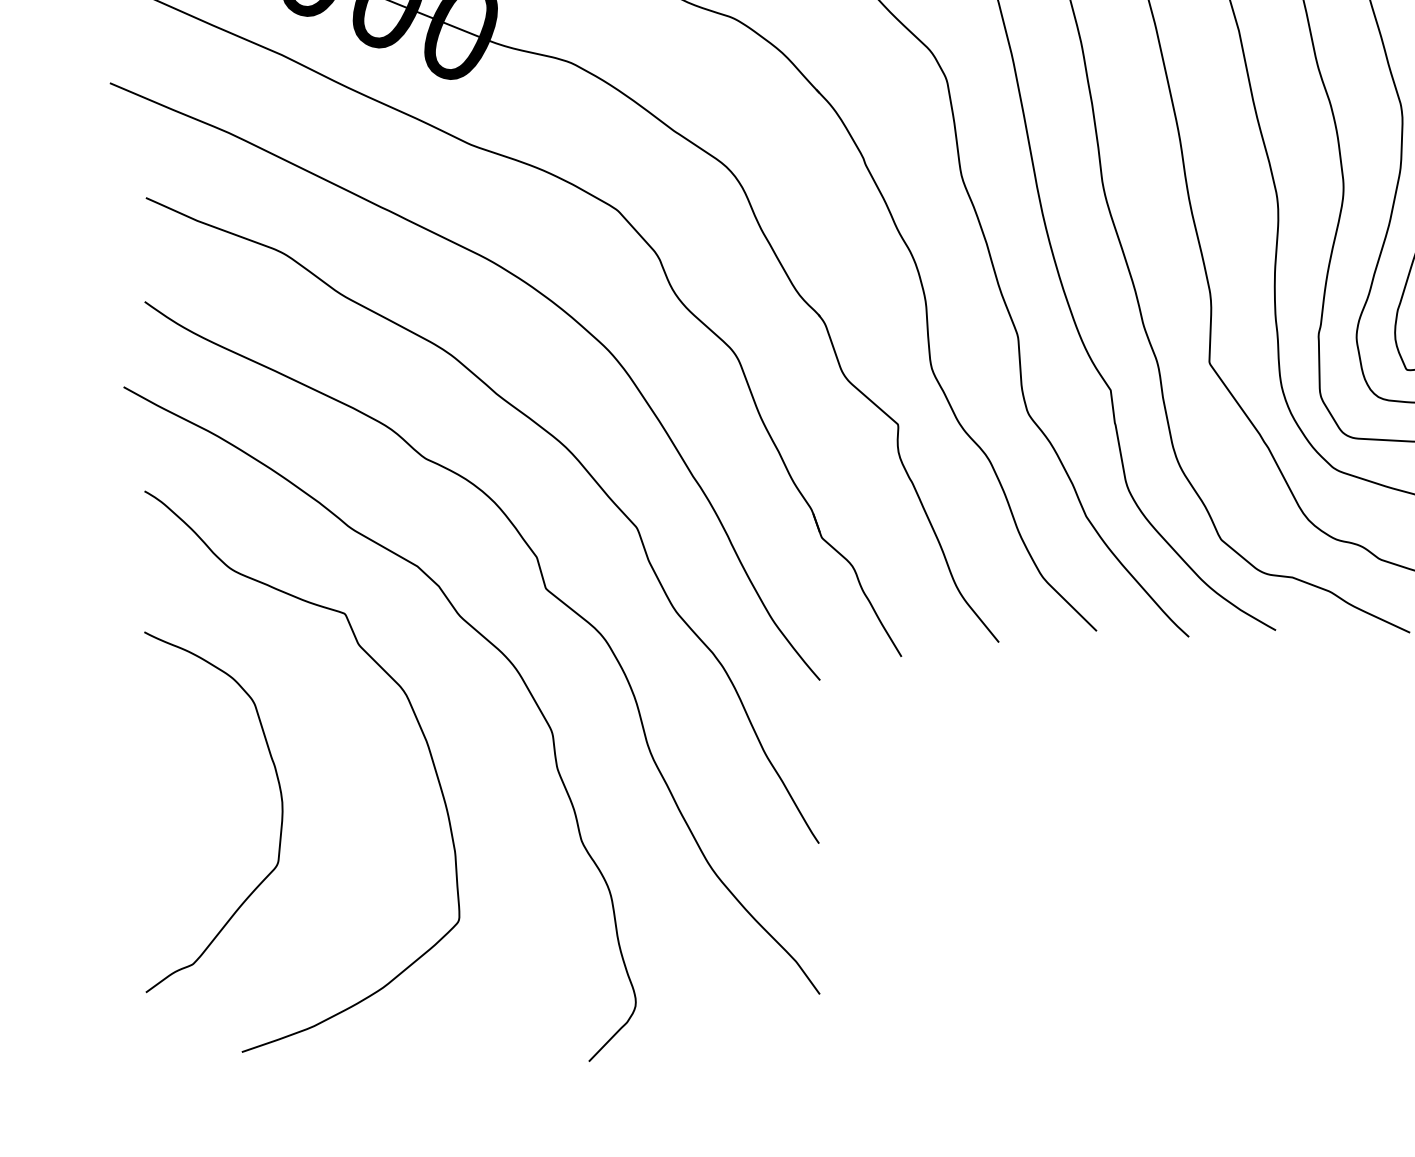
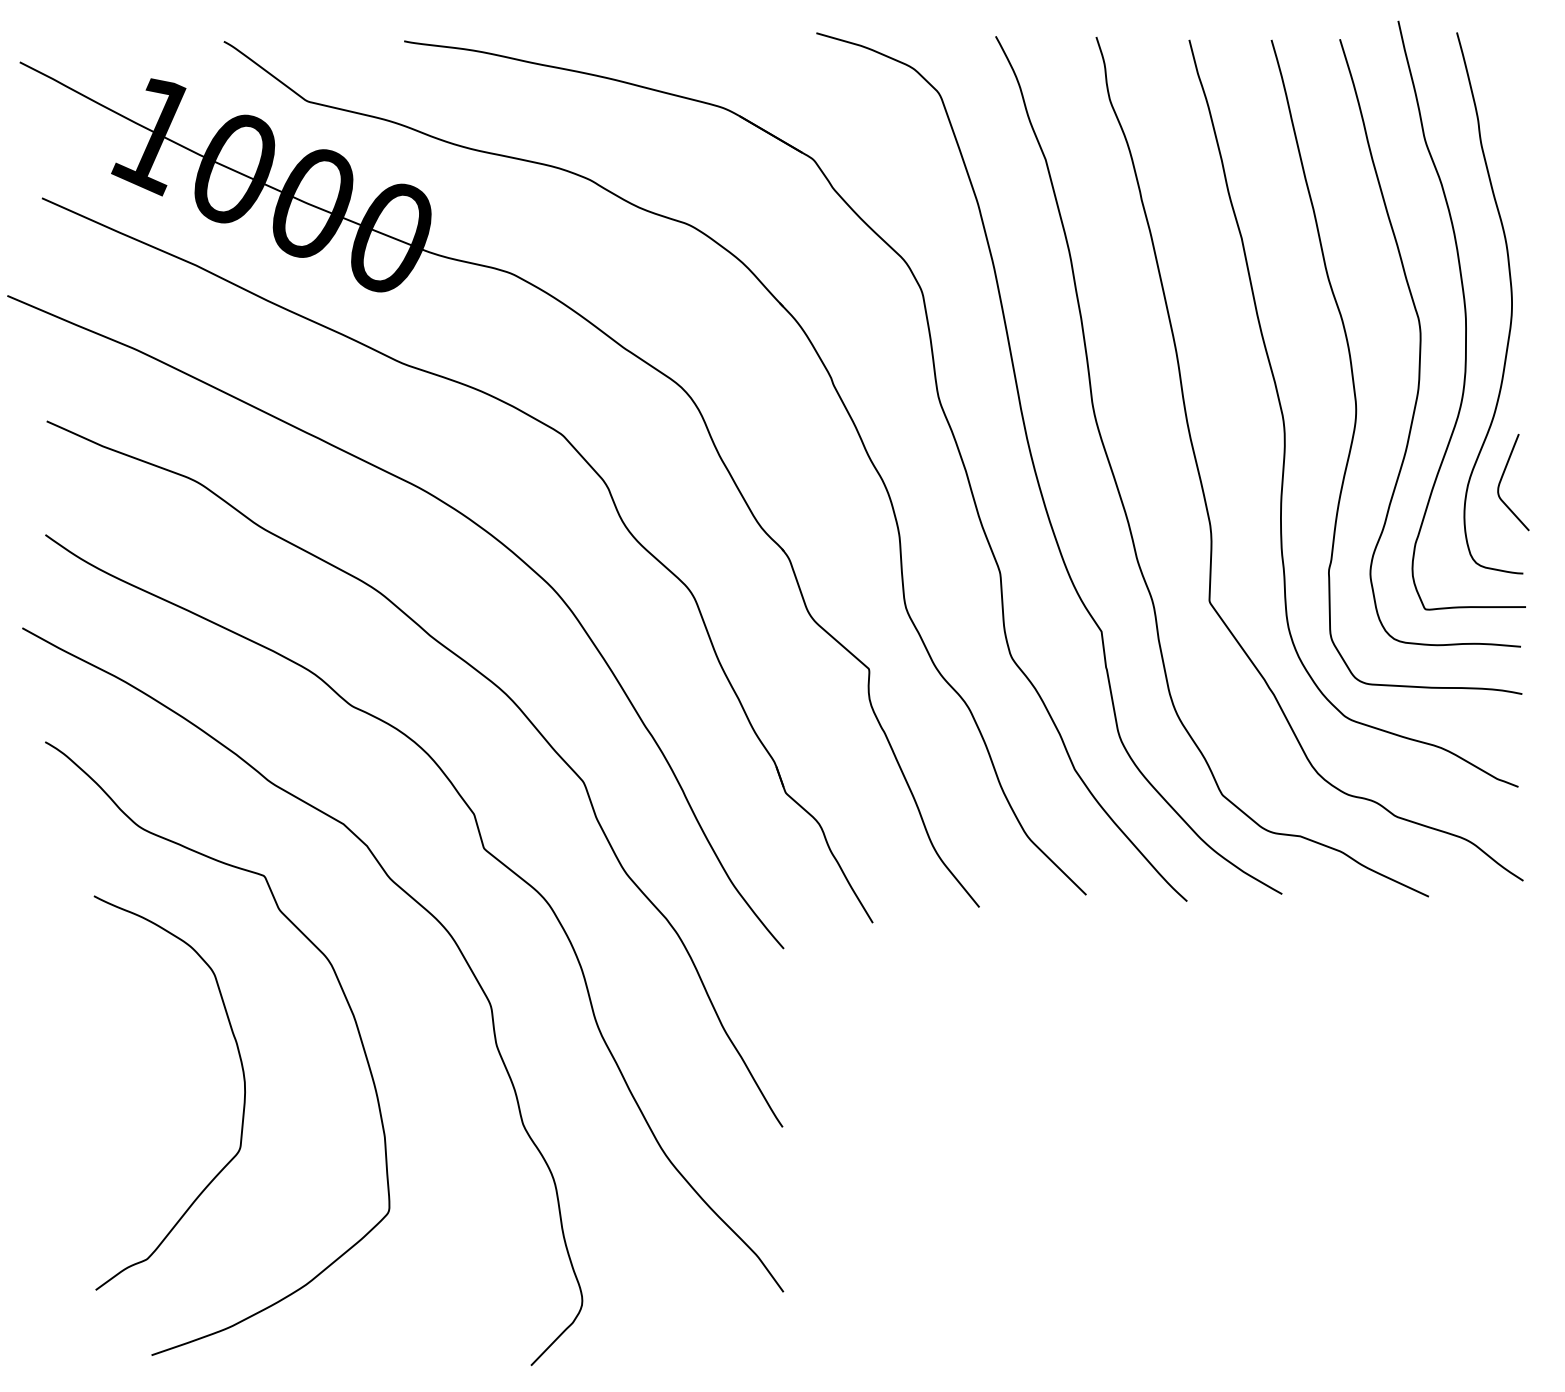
curve: (281, 818) -> (243, 1099), moved

